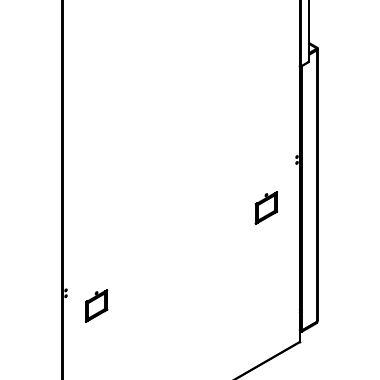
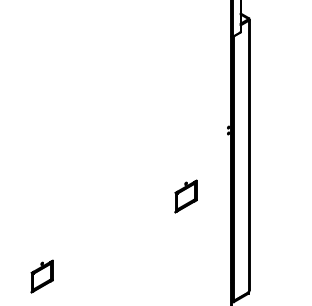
part: (265, 207) -> (185, 196), moved
part: (96, 305) -> (42, 276), moved

